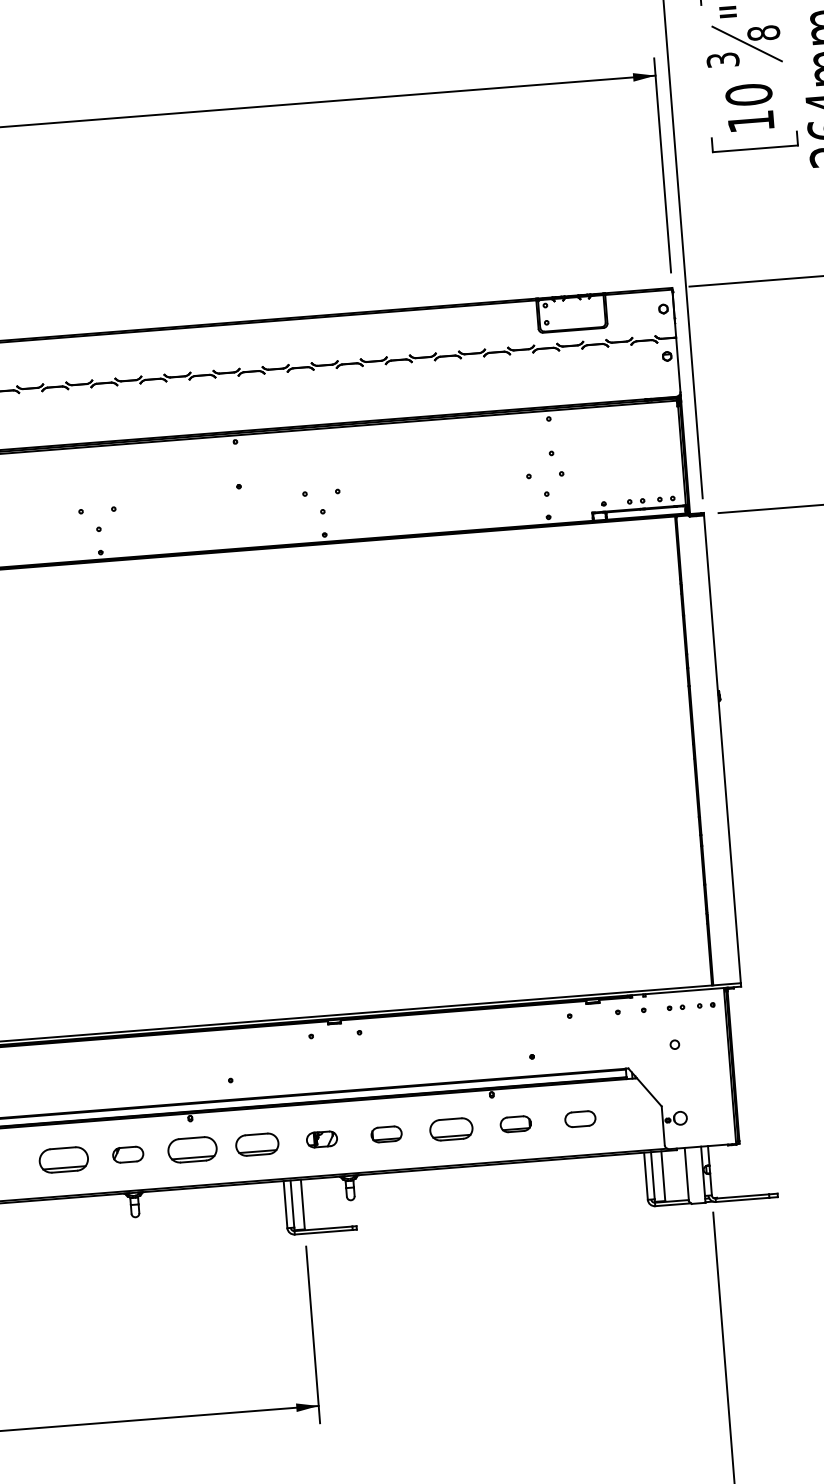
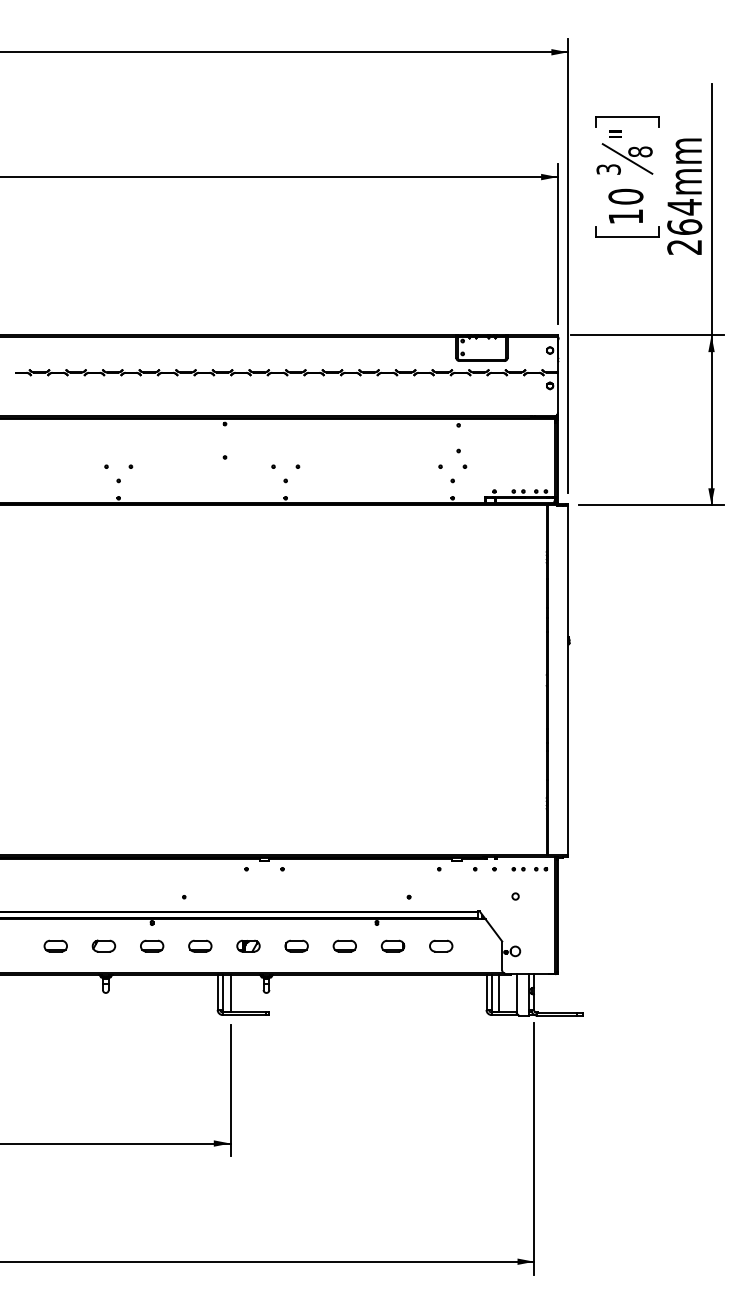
part: (450, 1128) -> (344, 945), size x0.71
part: (257, 1143) -> (200, 945), size x0.71
part: (193, 1148) -> (152, 945), size x0.62
part: (63, 1158) -> (55, 945), size x0.62

